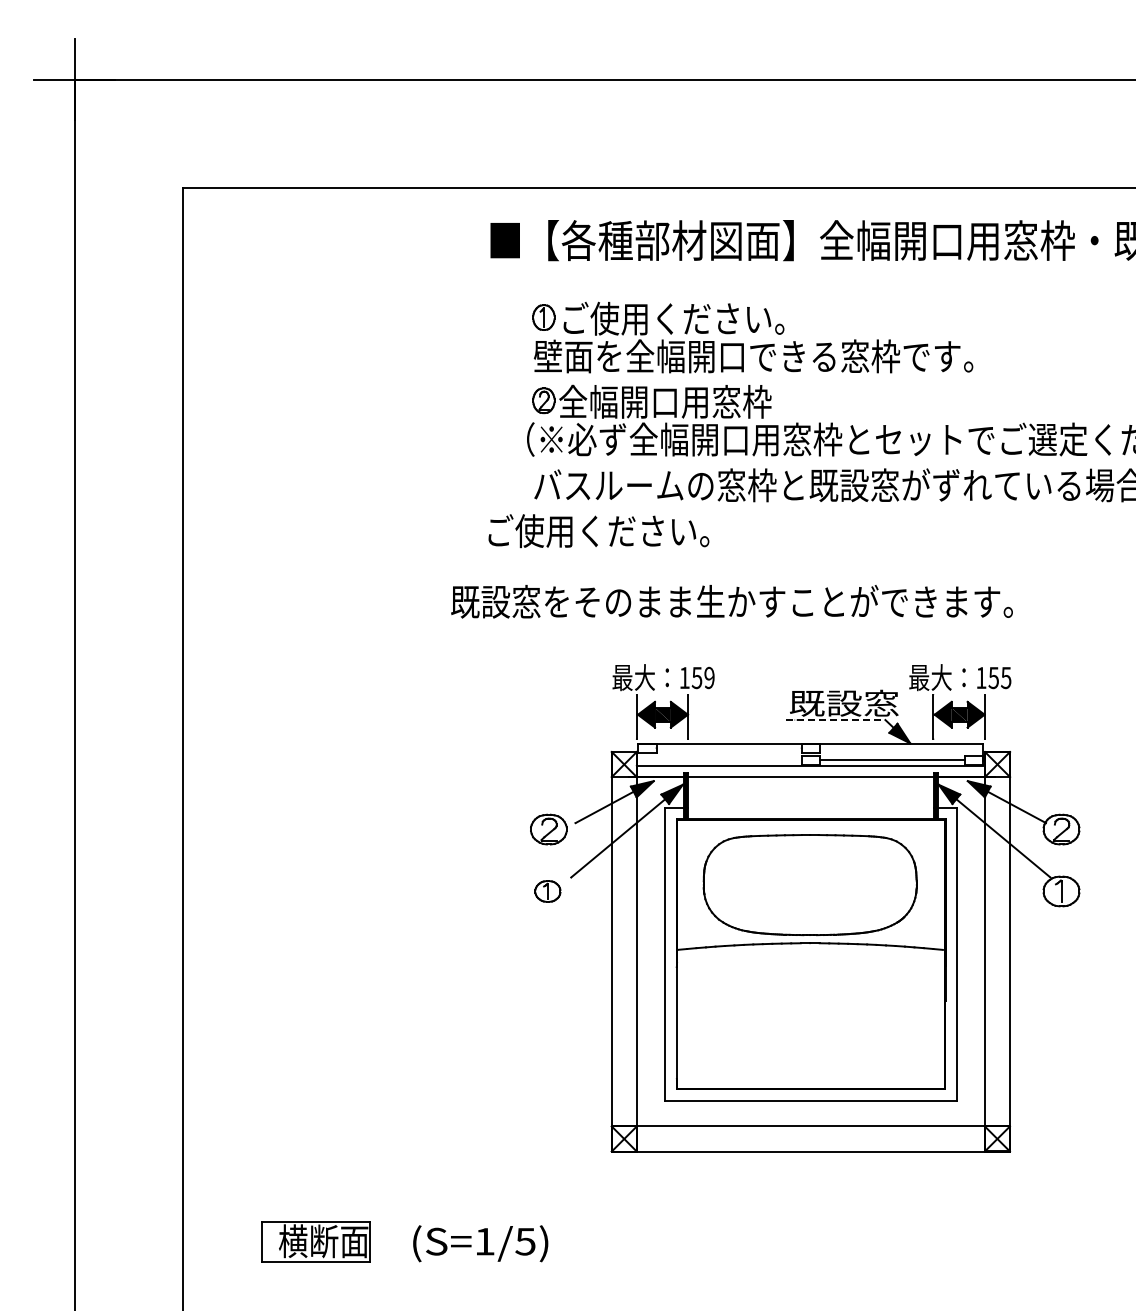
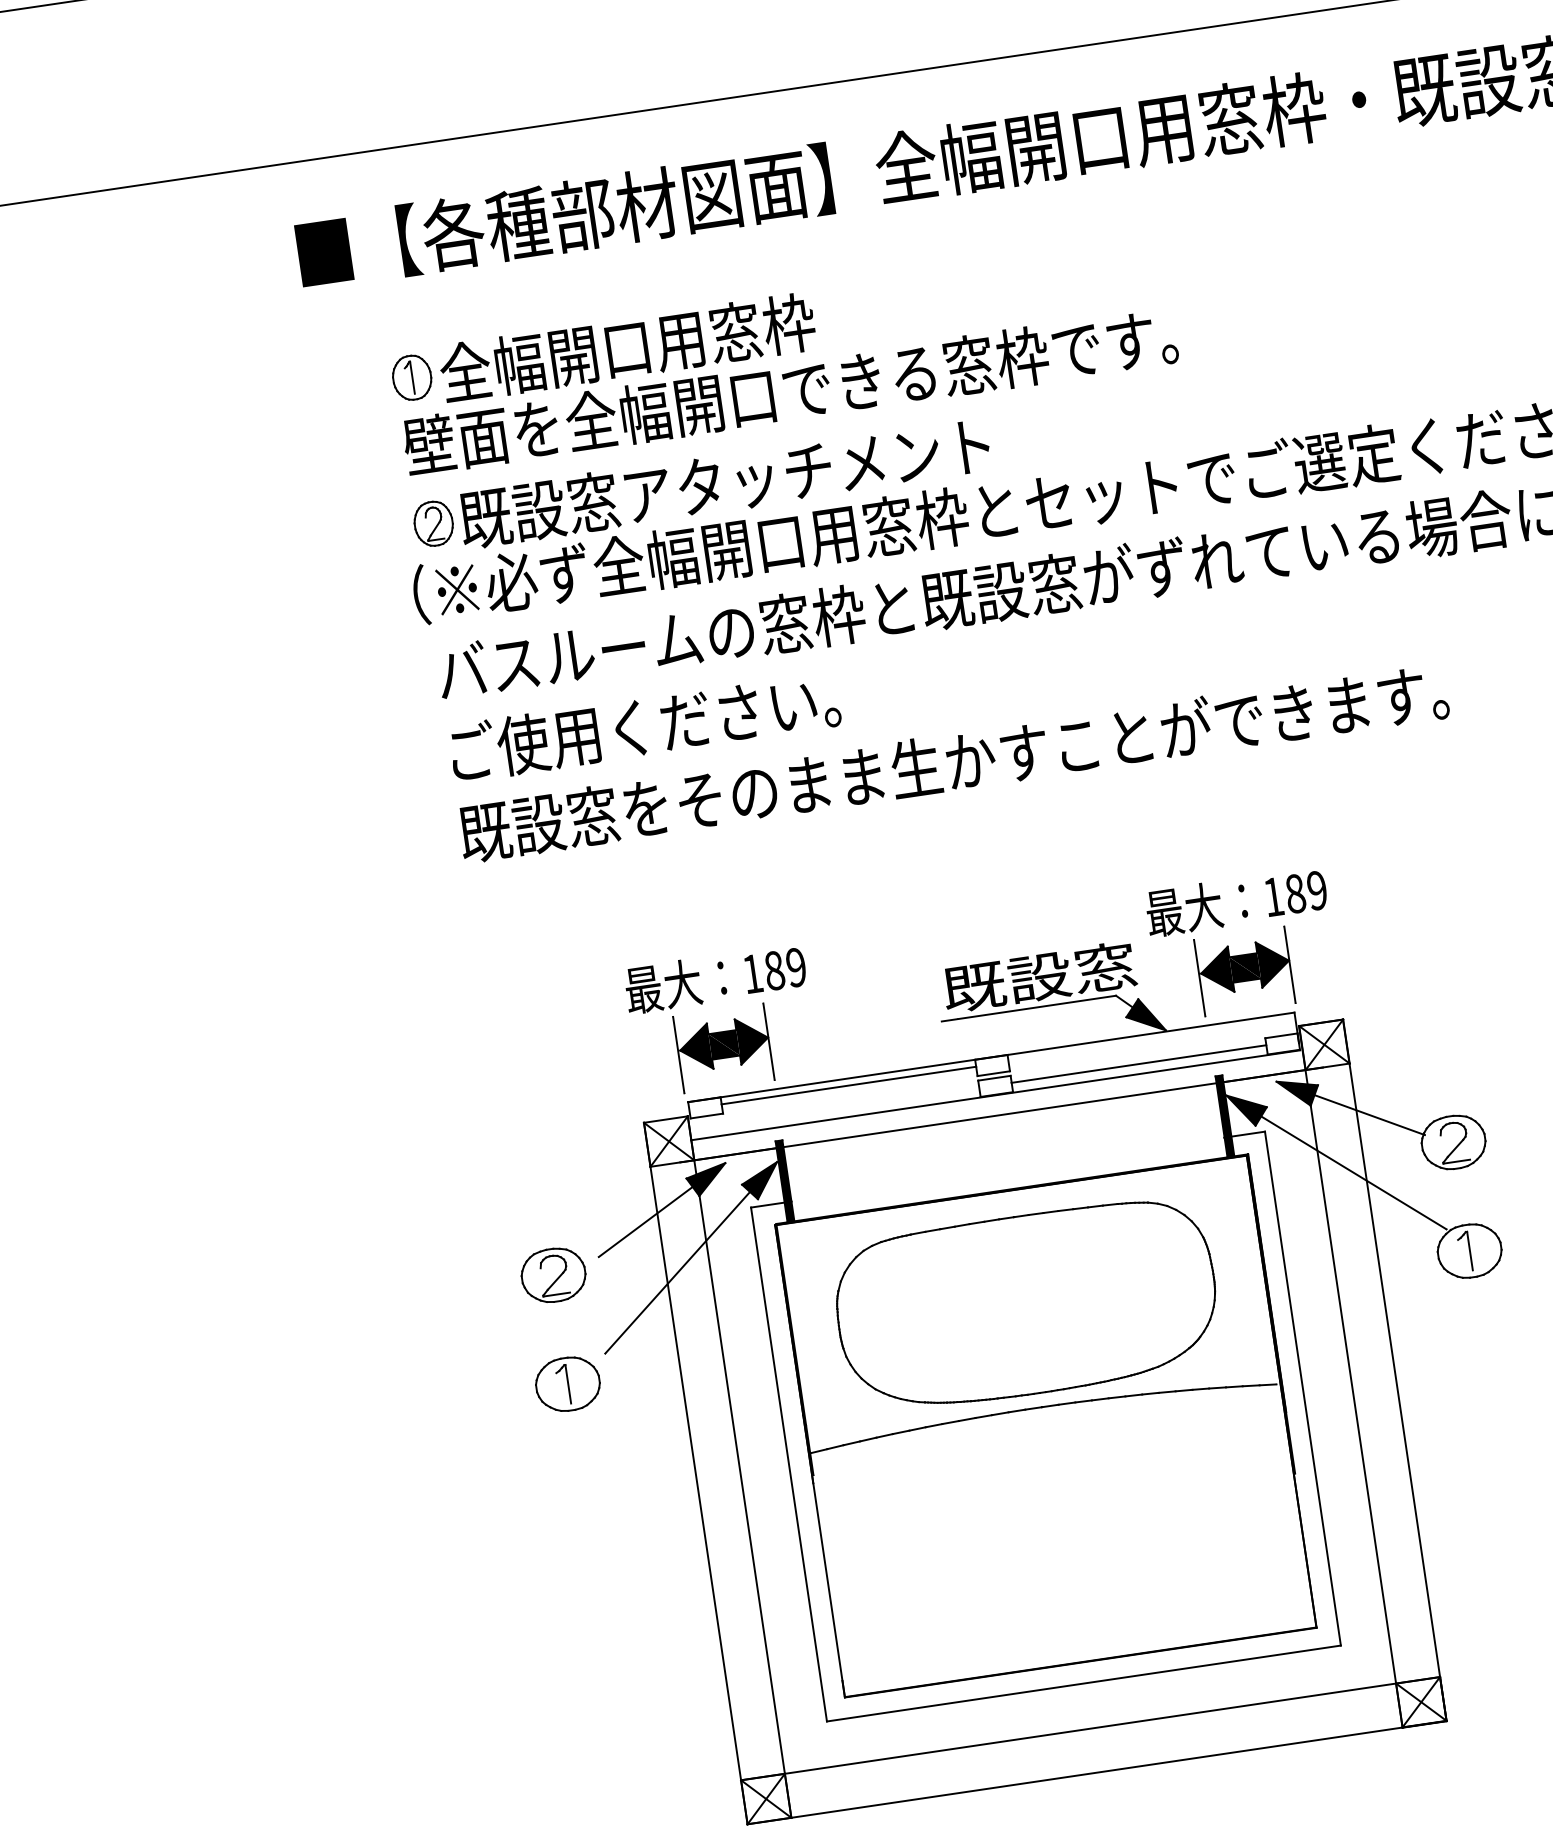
text: (672, 318) -> (638, 345), ご使用ください。 -> 全幅開口用窓枠
text: (709, 401) -> (724, 482), 全幅開口用窓枠 -> 既設窓アタッチメント
text: (598, 531) -> (644, 727), moved
text: (731, 601) -> (952, 762), moved
text: (696, 677) -> (773, 970), 159 -> 189
text: (999, 677) -> (1305, 891), 155 -> 189
line: (835, 720) -> (1028, 1009), dashed -> solid
line: (728, 748) -> (847, 1086), added
part: (547, 891) -> (567, 1384), size x1.43

